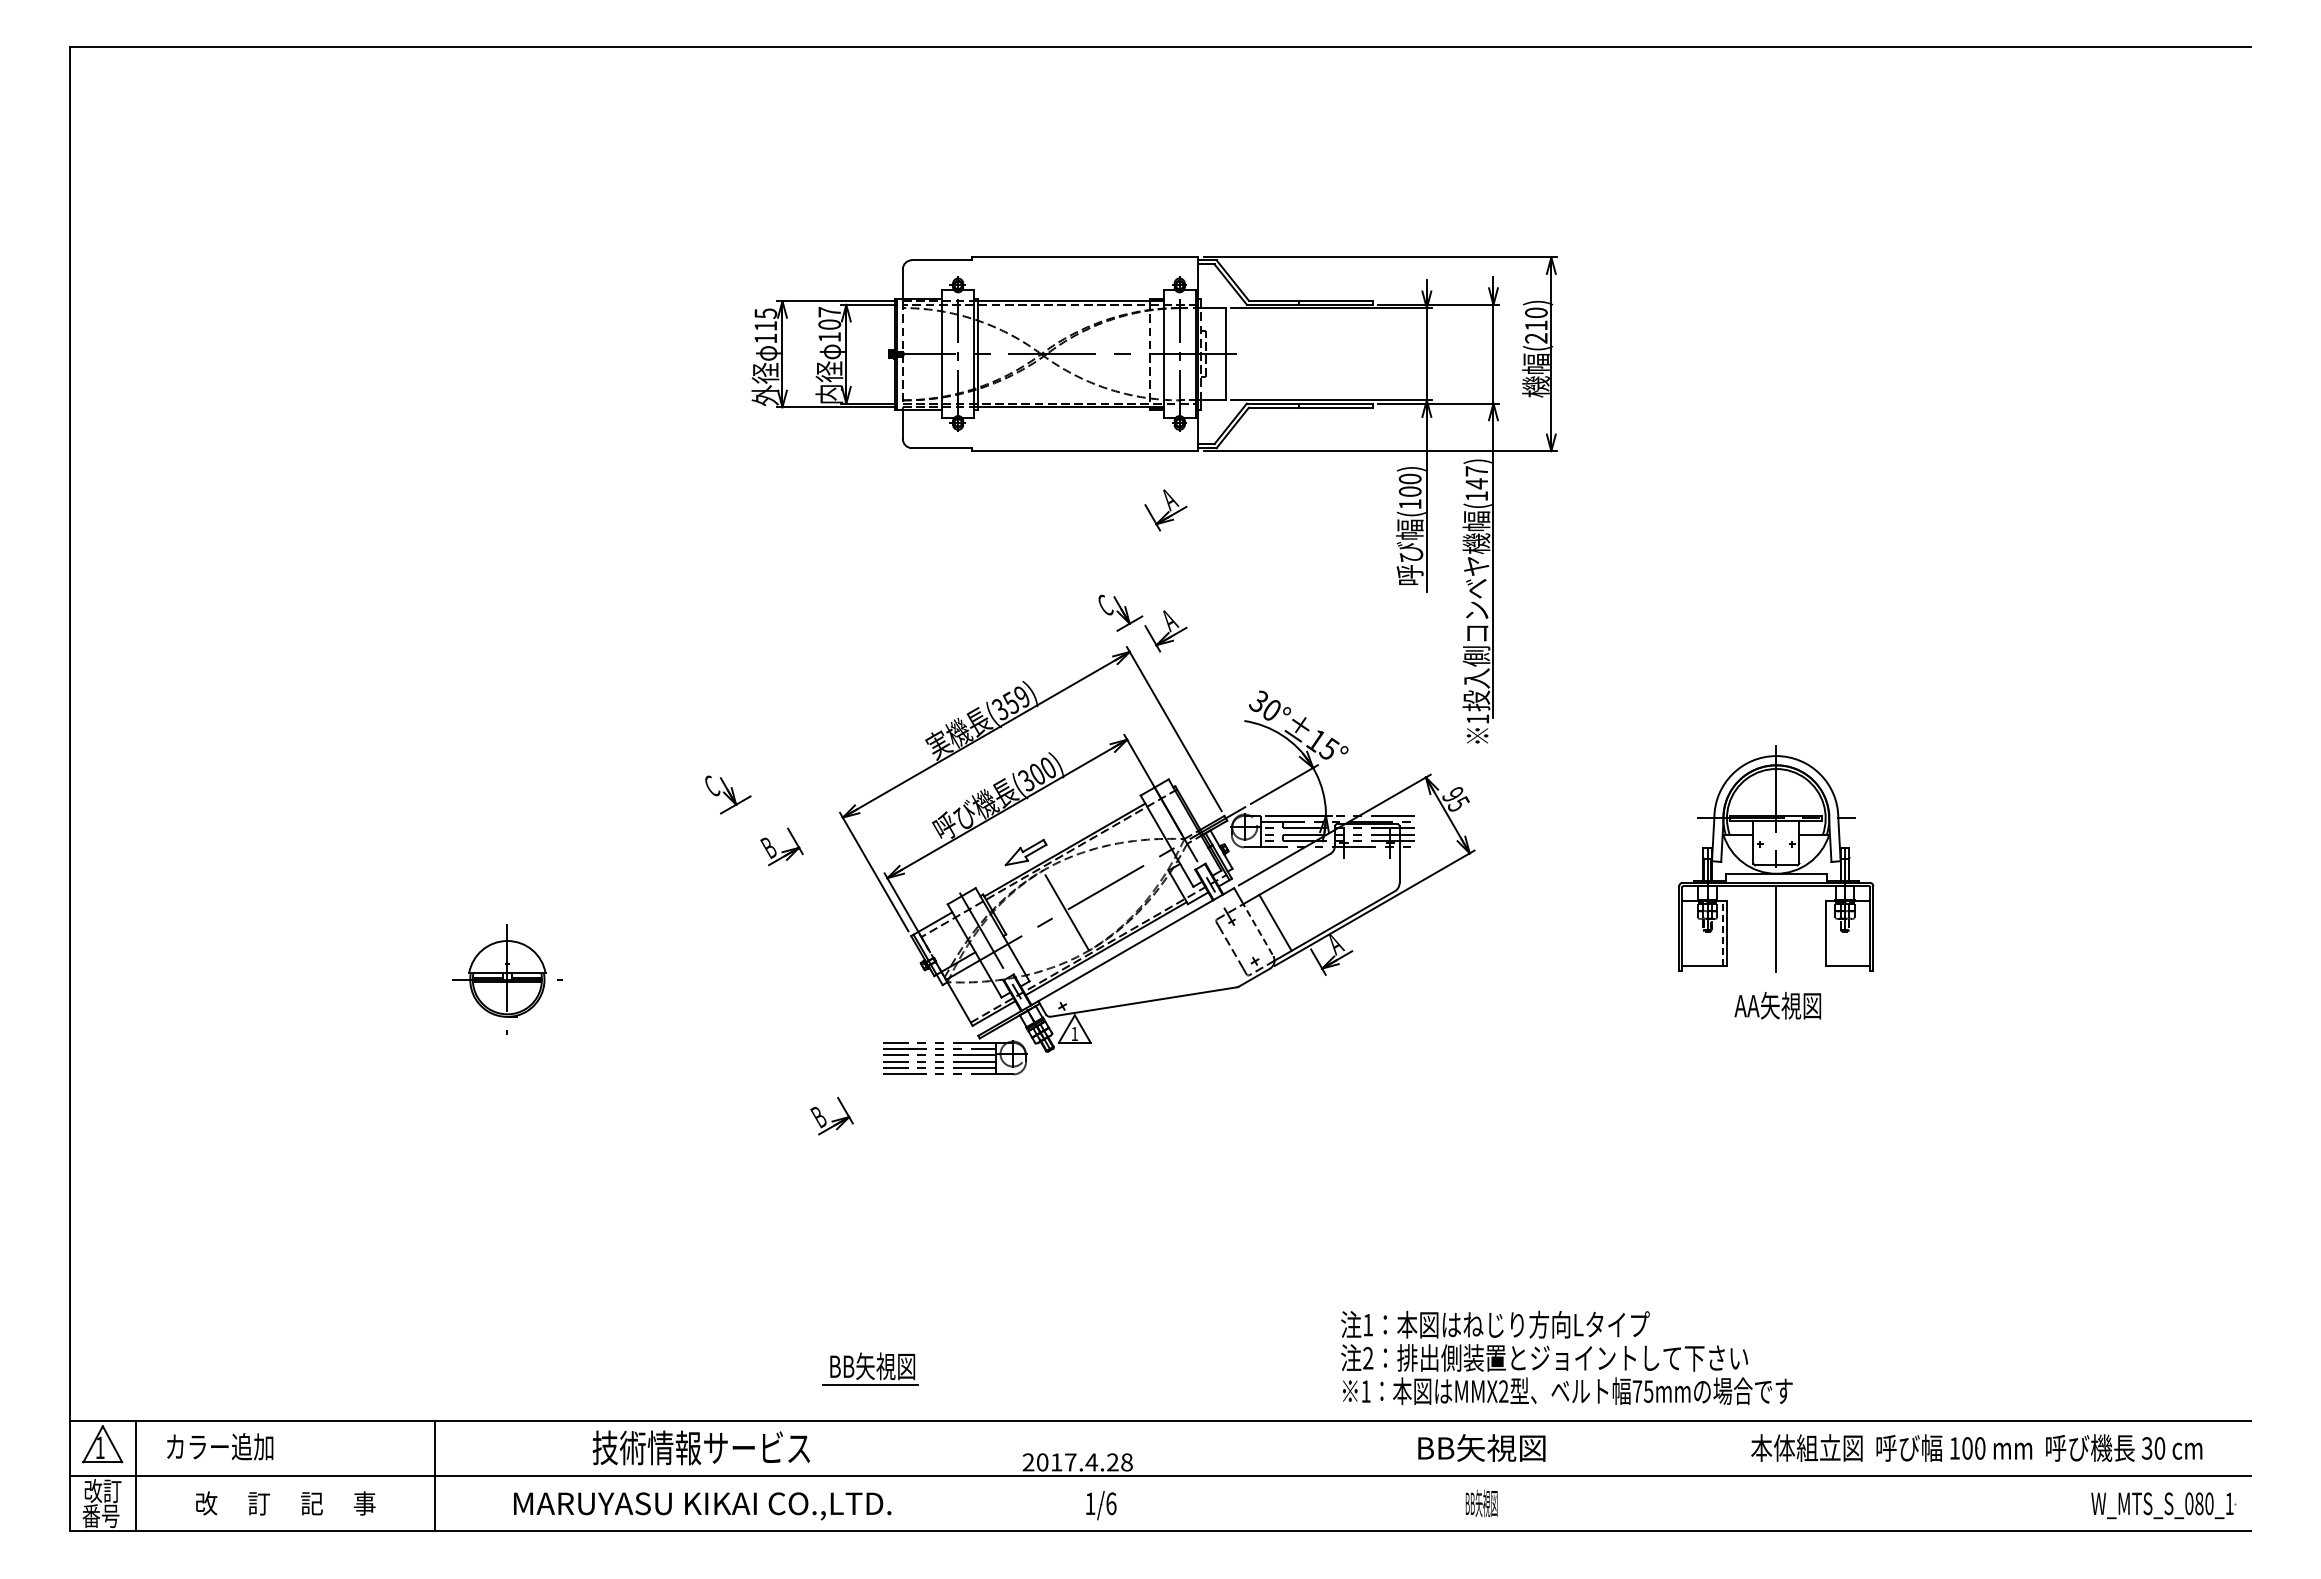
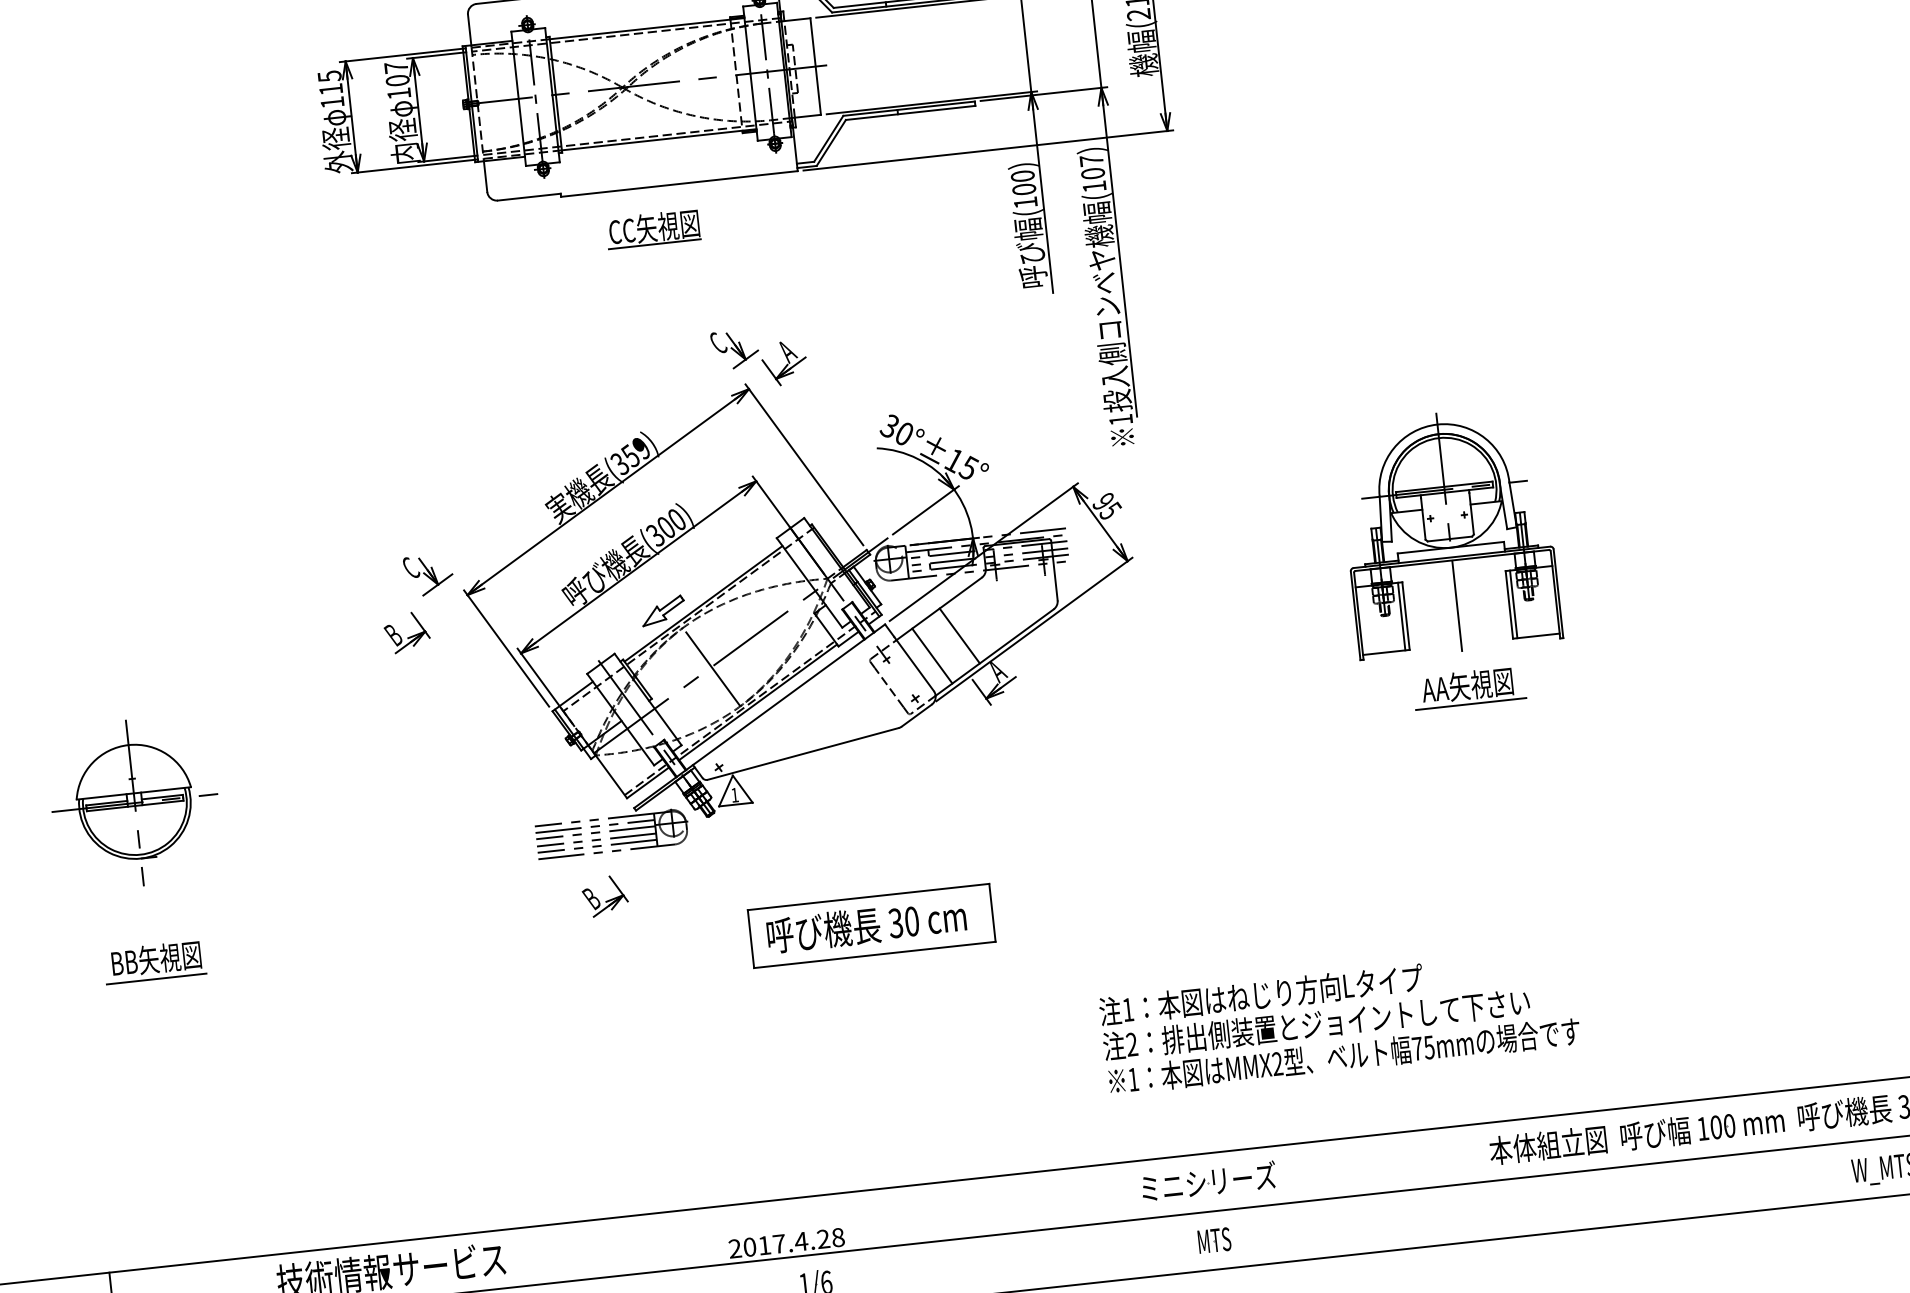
text: (1476, 483) -> (1092, 173), (147) -> (107)
part: (1055, 490) -> (652, 228), added
part: (1165, 510) -> (770, 237), removed
part: (728, 794) -> (428, 574), moved
line: (1303, 906) -> (959, 635), added
line: (1257, 928) -> (914, 663), dashed -> solid
line: (1722, 933) -> (1401, 616), dashed -> solid
line: (1829, 933) -> (1513, 604), added
part: (507, 979) -> (135, 802), size x1.43
line: (1779, 1023) -> (1471, 704), added
part: (831, 1116) -> (604, 896), moved
part: (1190, 1171) -> (871, 925), added
text: (1566, 1357) -> (1339, 1021), moved
part: (870, 1368) -> (154, 961), moved
text: (1482, 1447) -> (1208, 1181), BB矢視図 -> ミニシリーズ
text: (1481, 1503) -> (1213, 1240), BB矢視図 -> MTS

